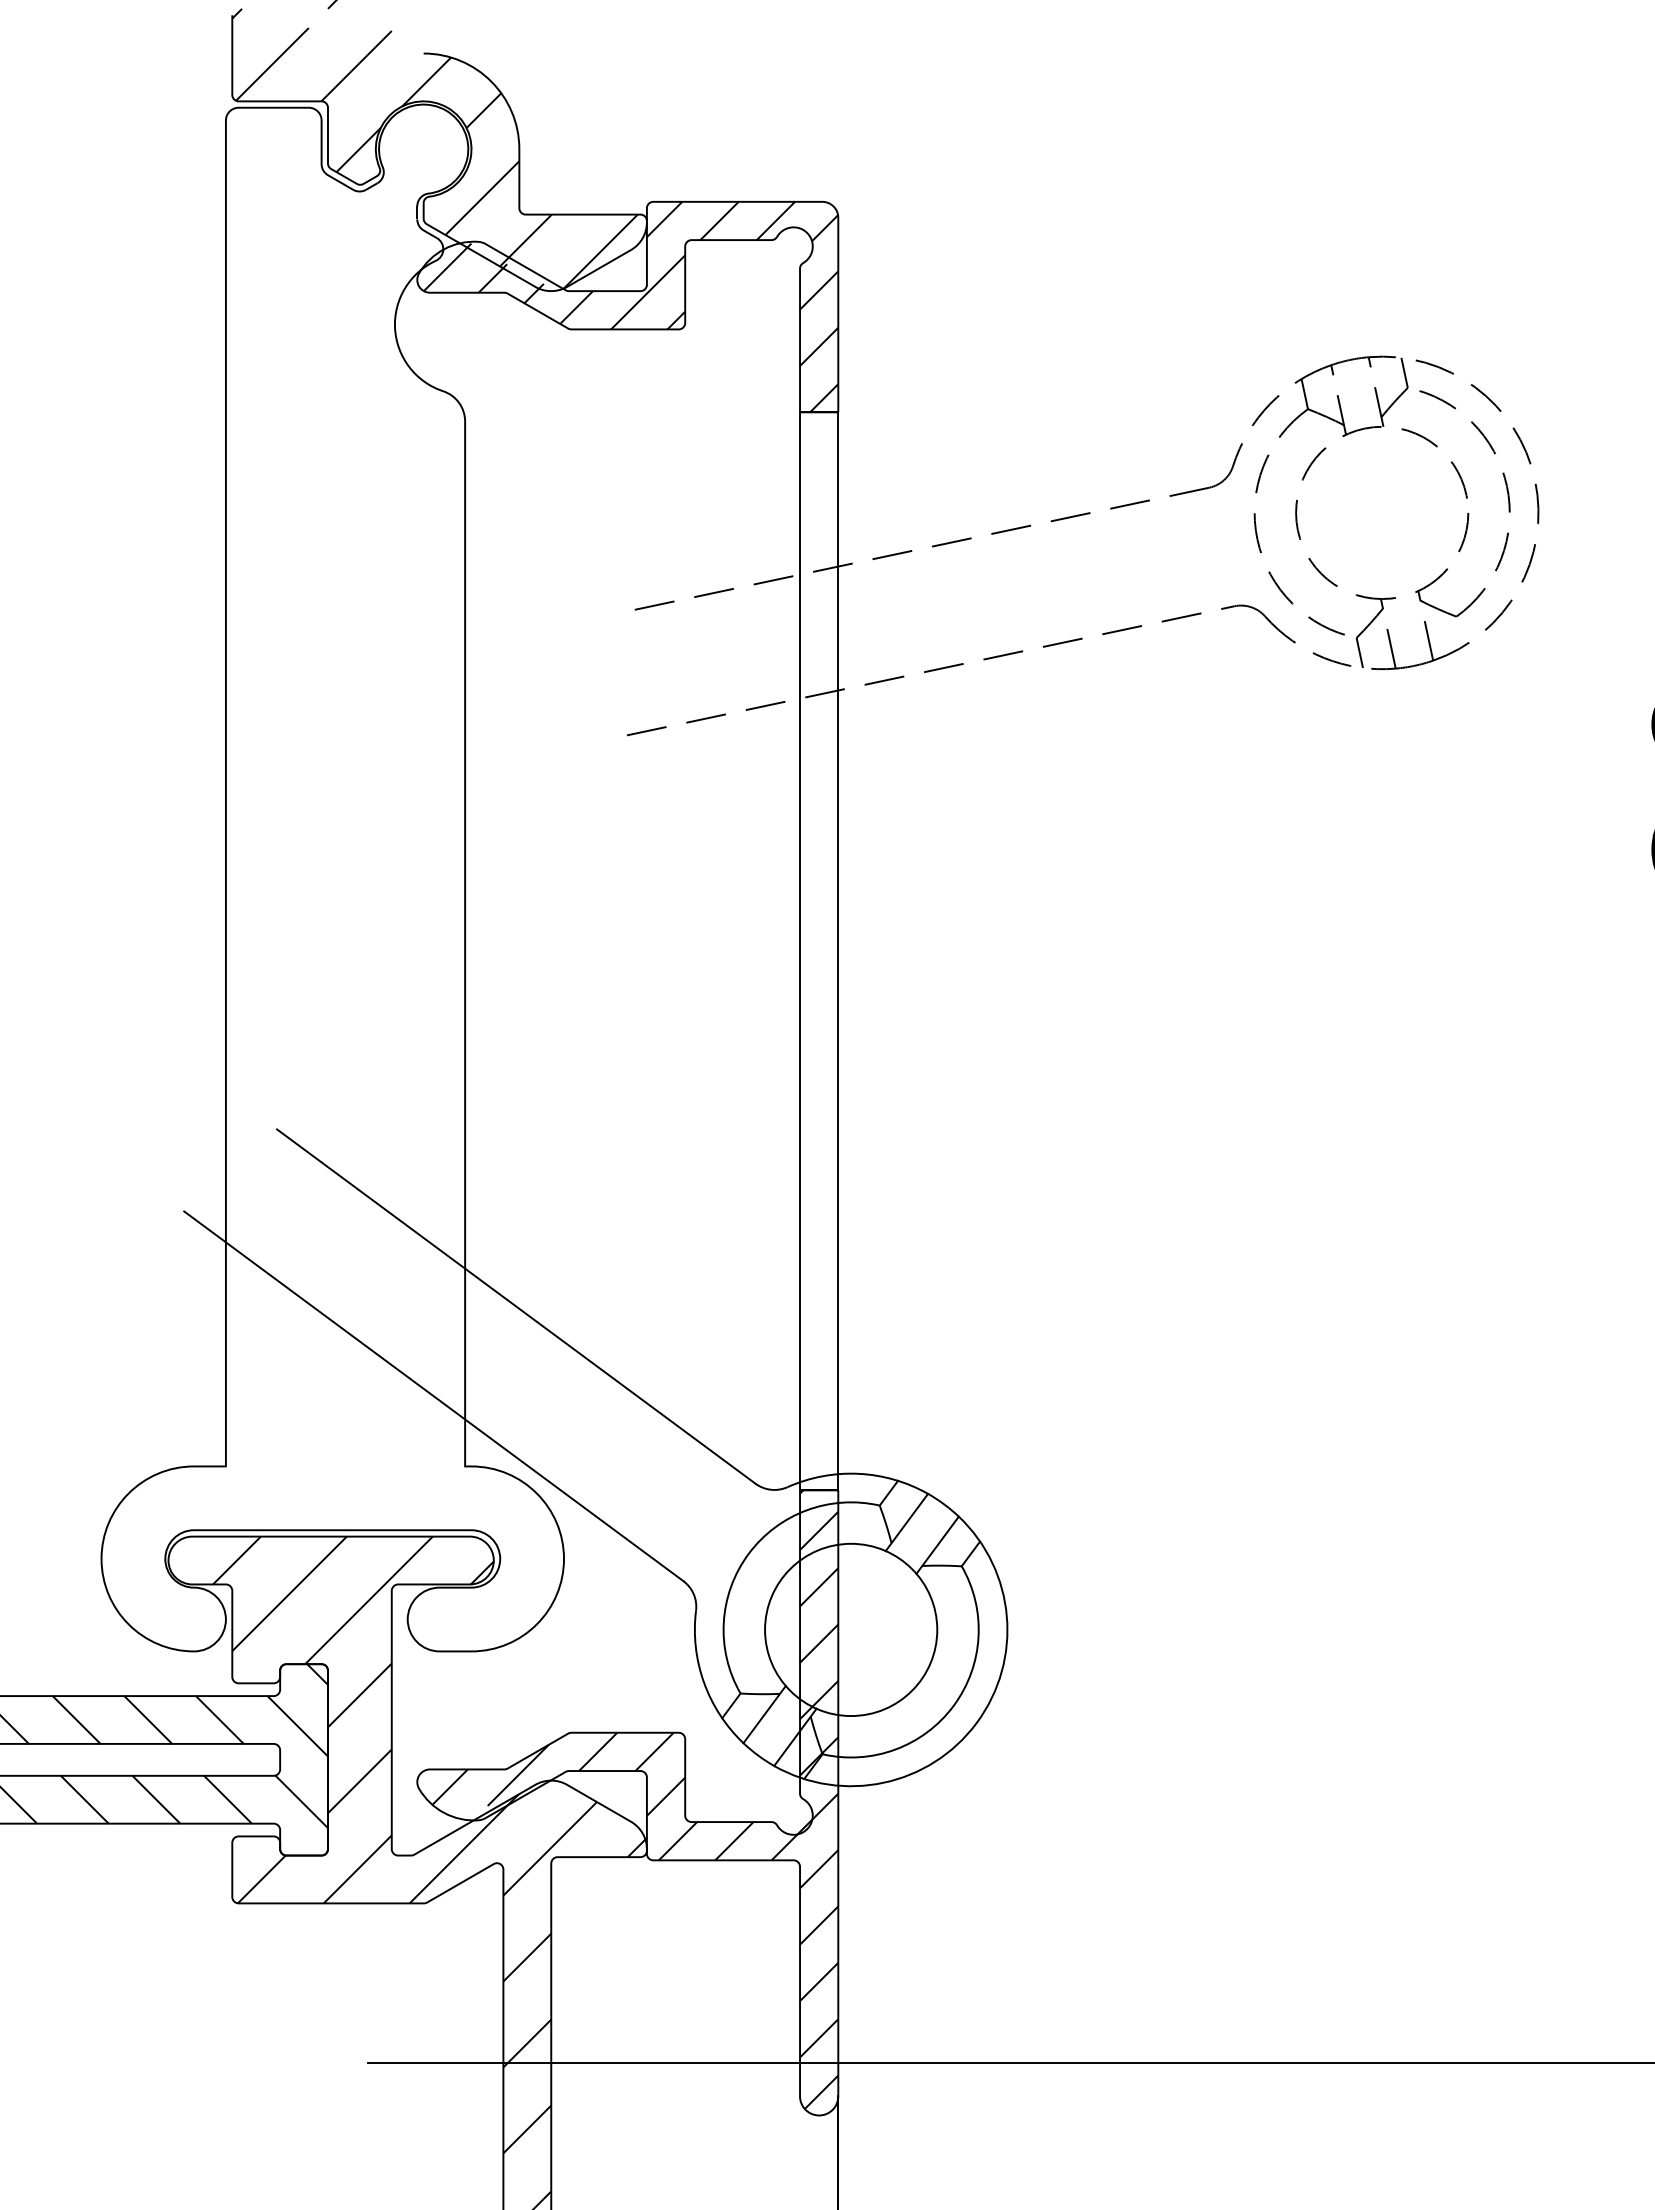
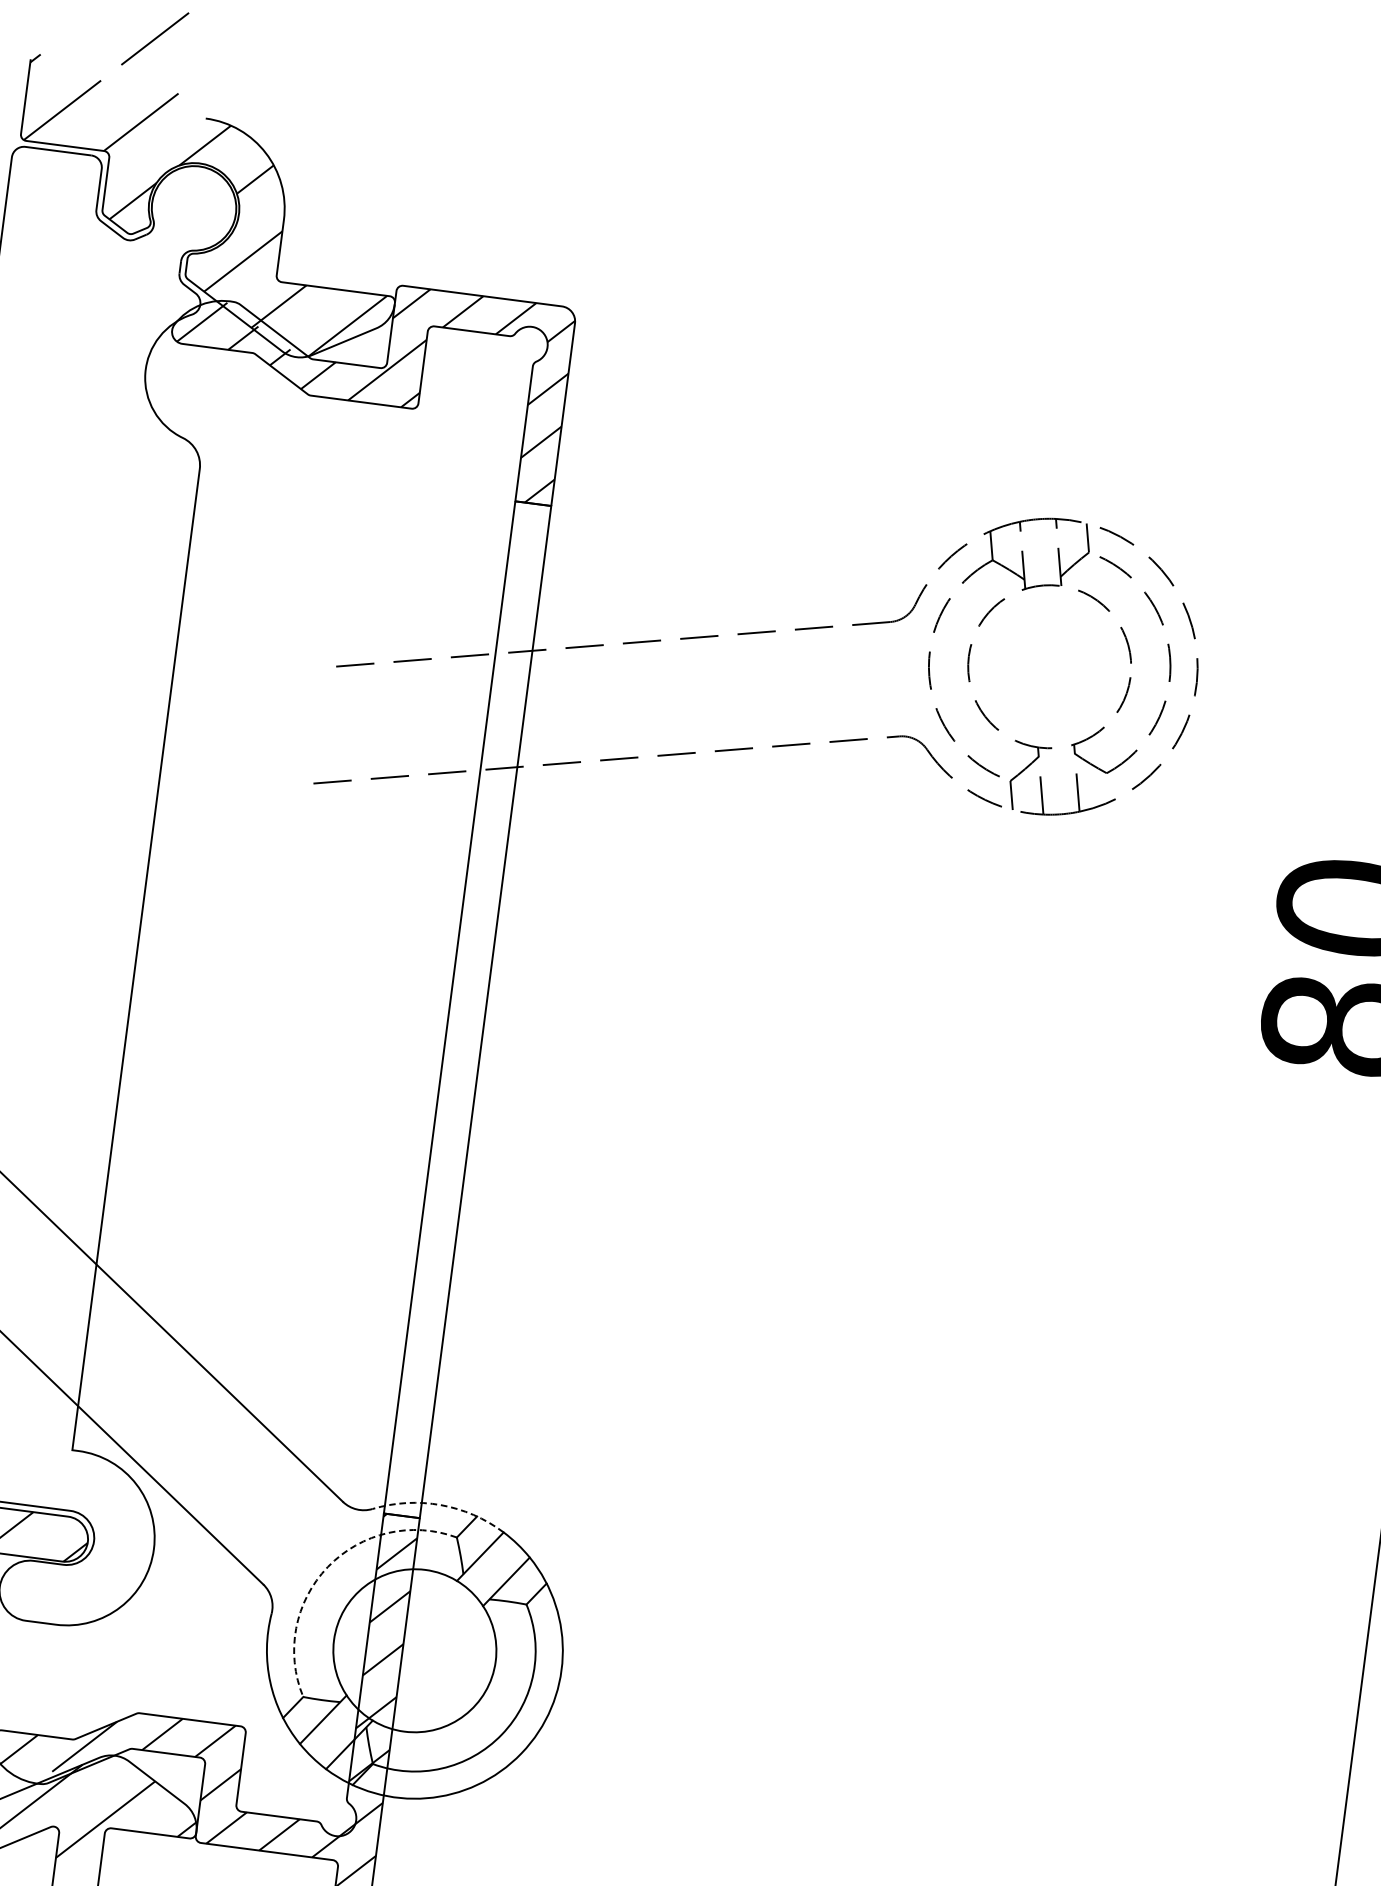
arc: (858, 1473) -> (440, 1504), solid -> dashed
arc: (748, 1554) -> (327, 1567), solid -> dashed

